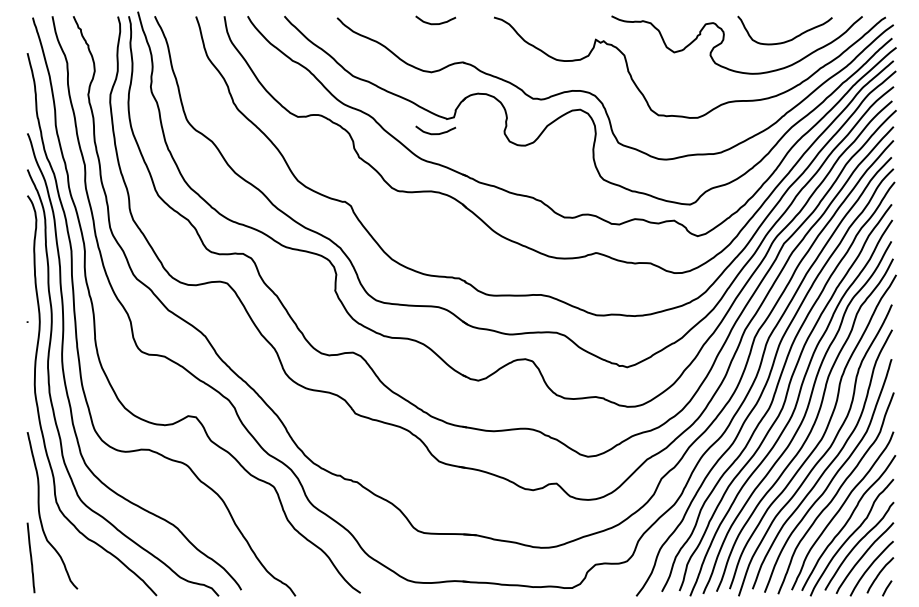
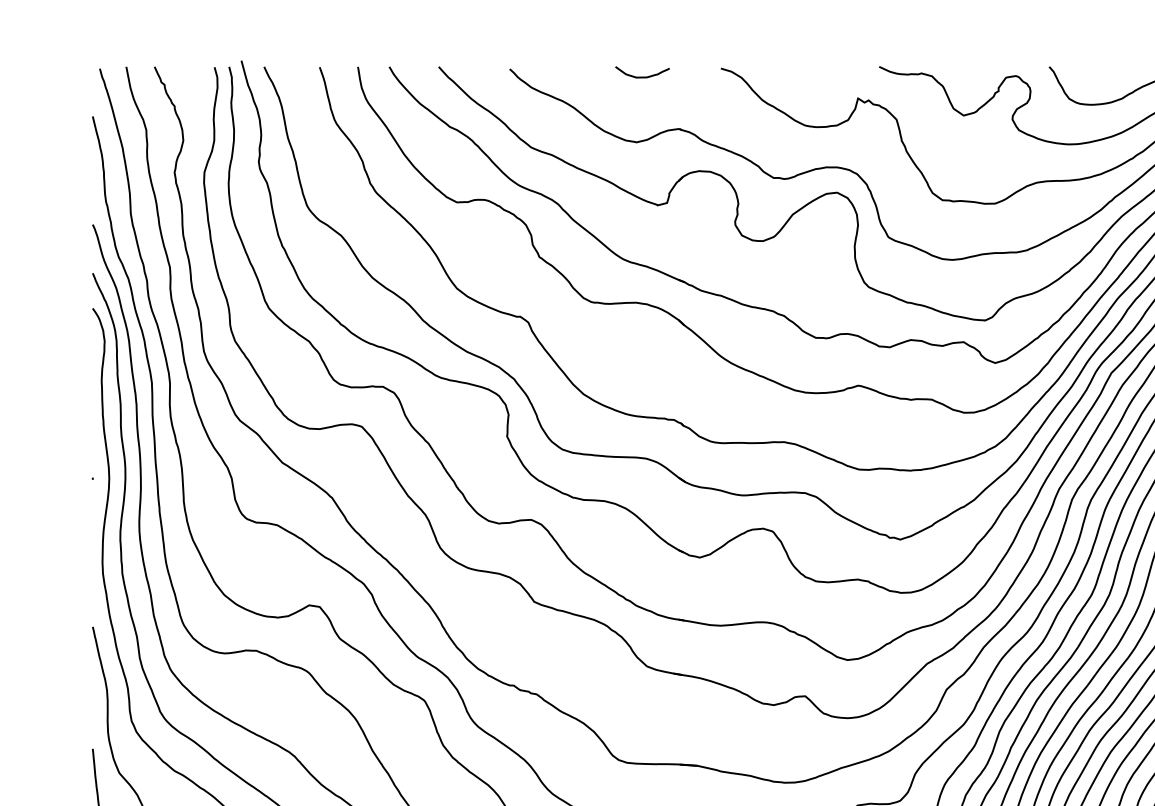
curve: (435, 133) -> (642, 224), removed

